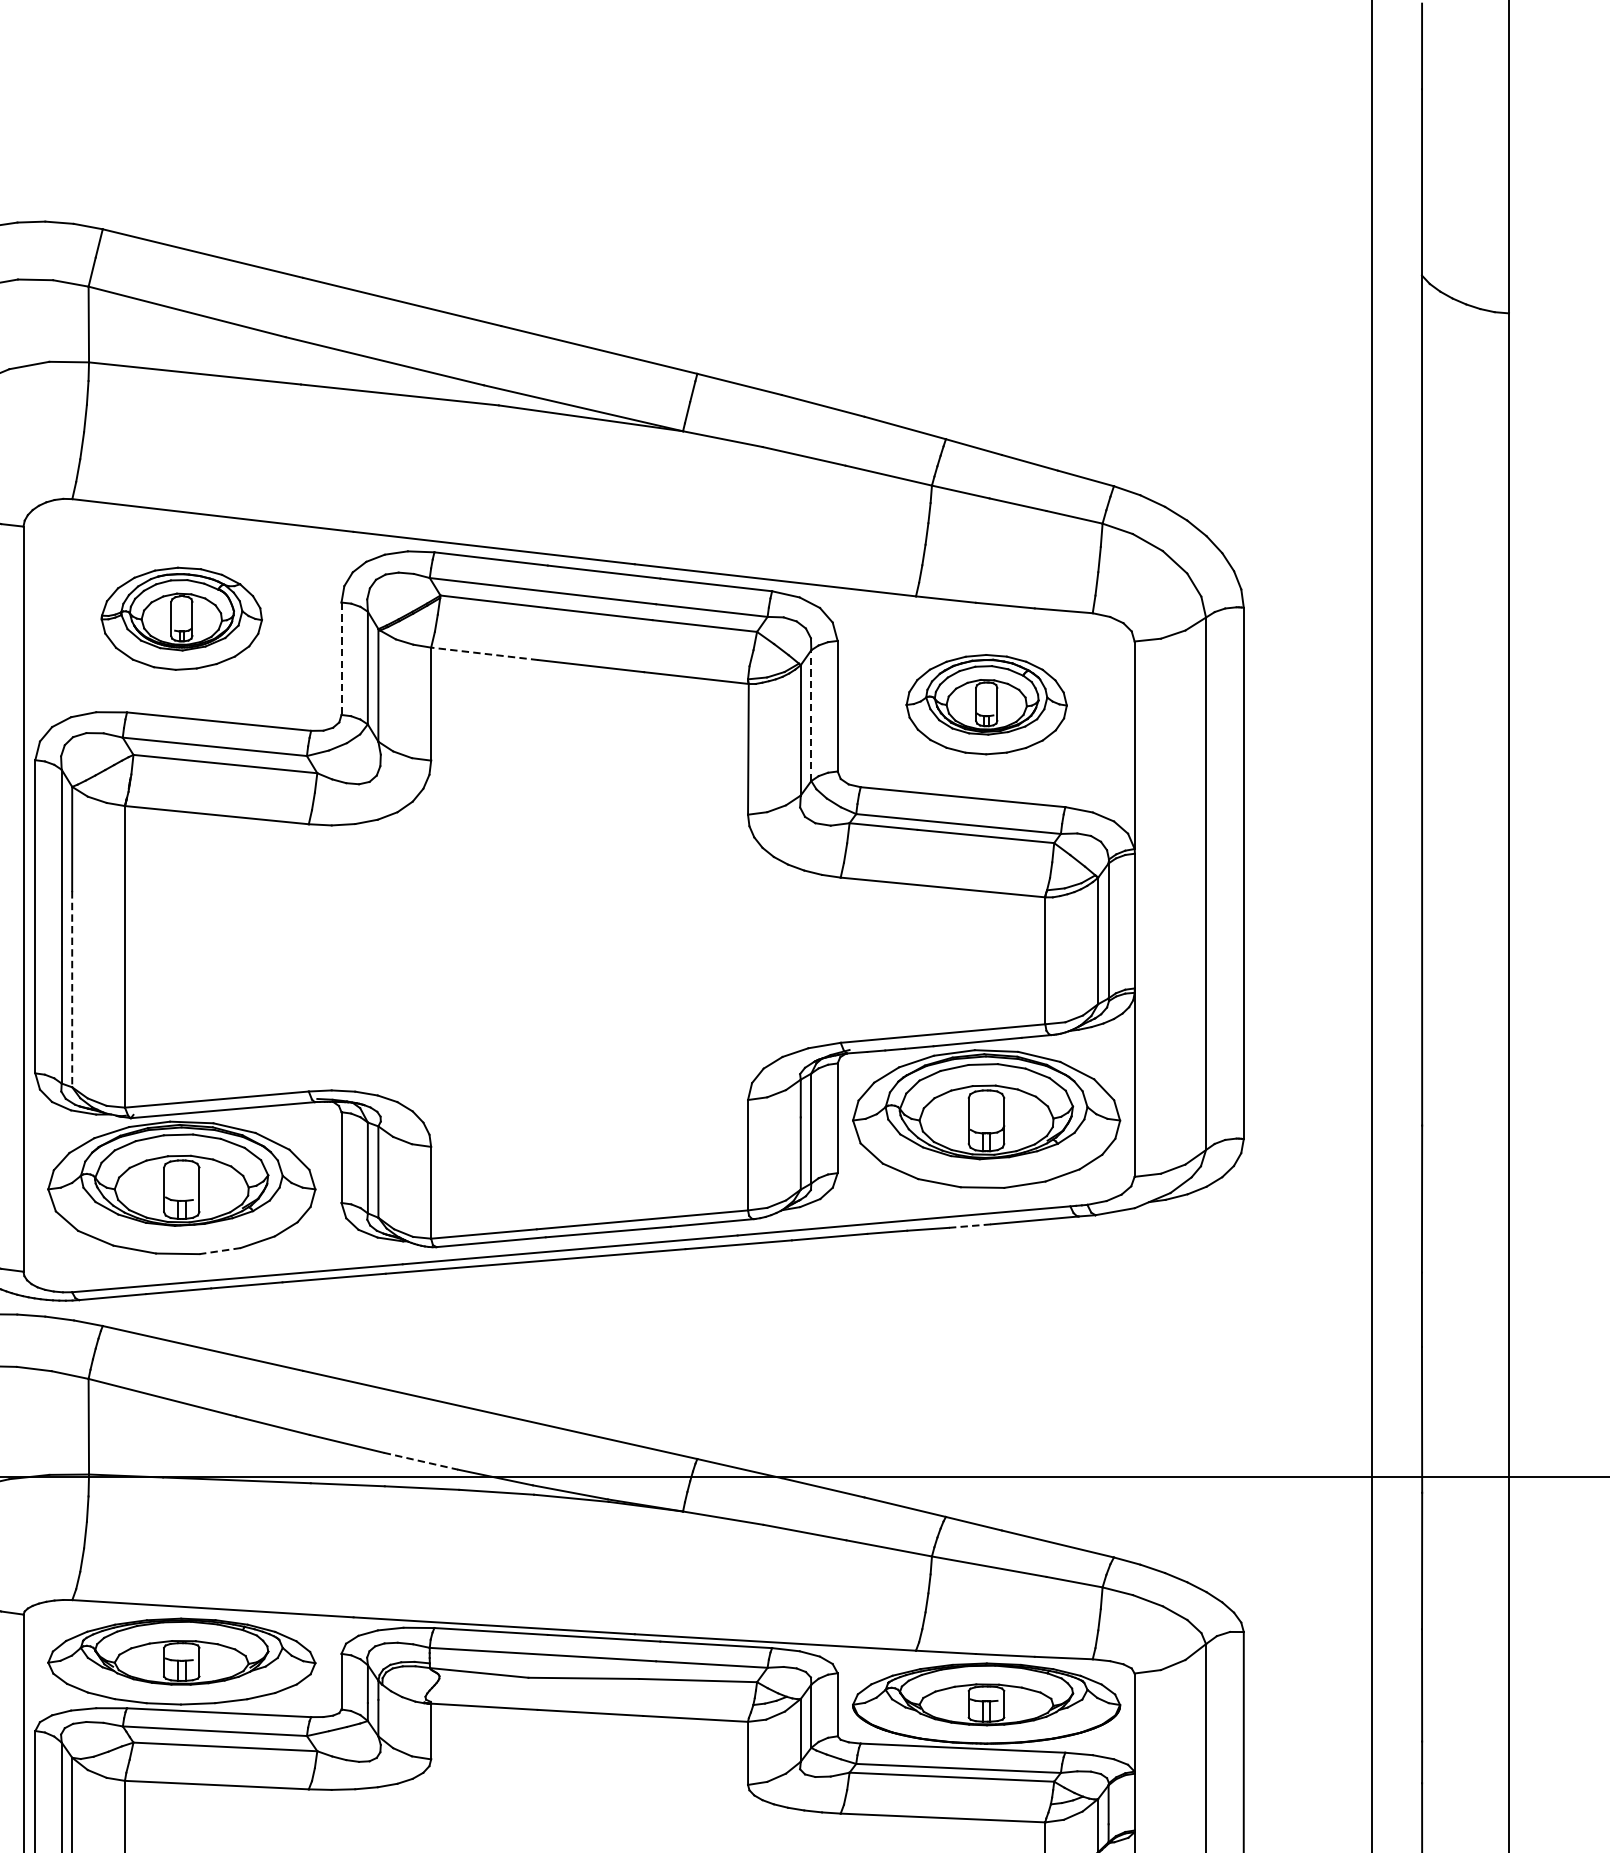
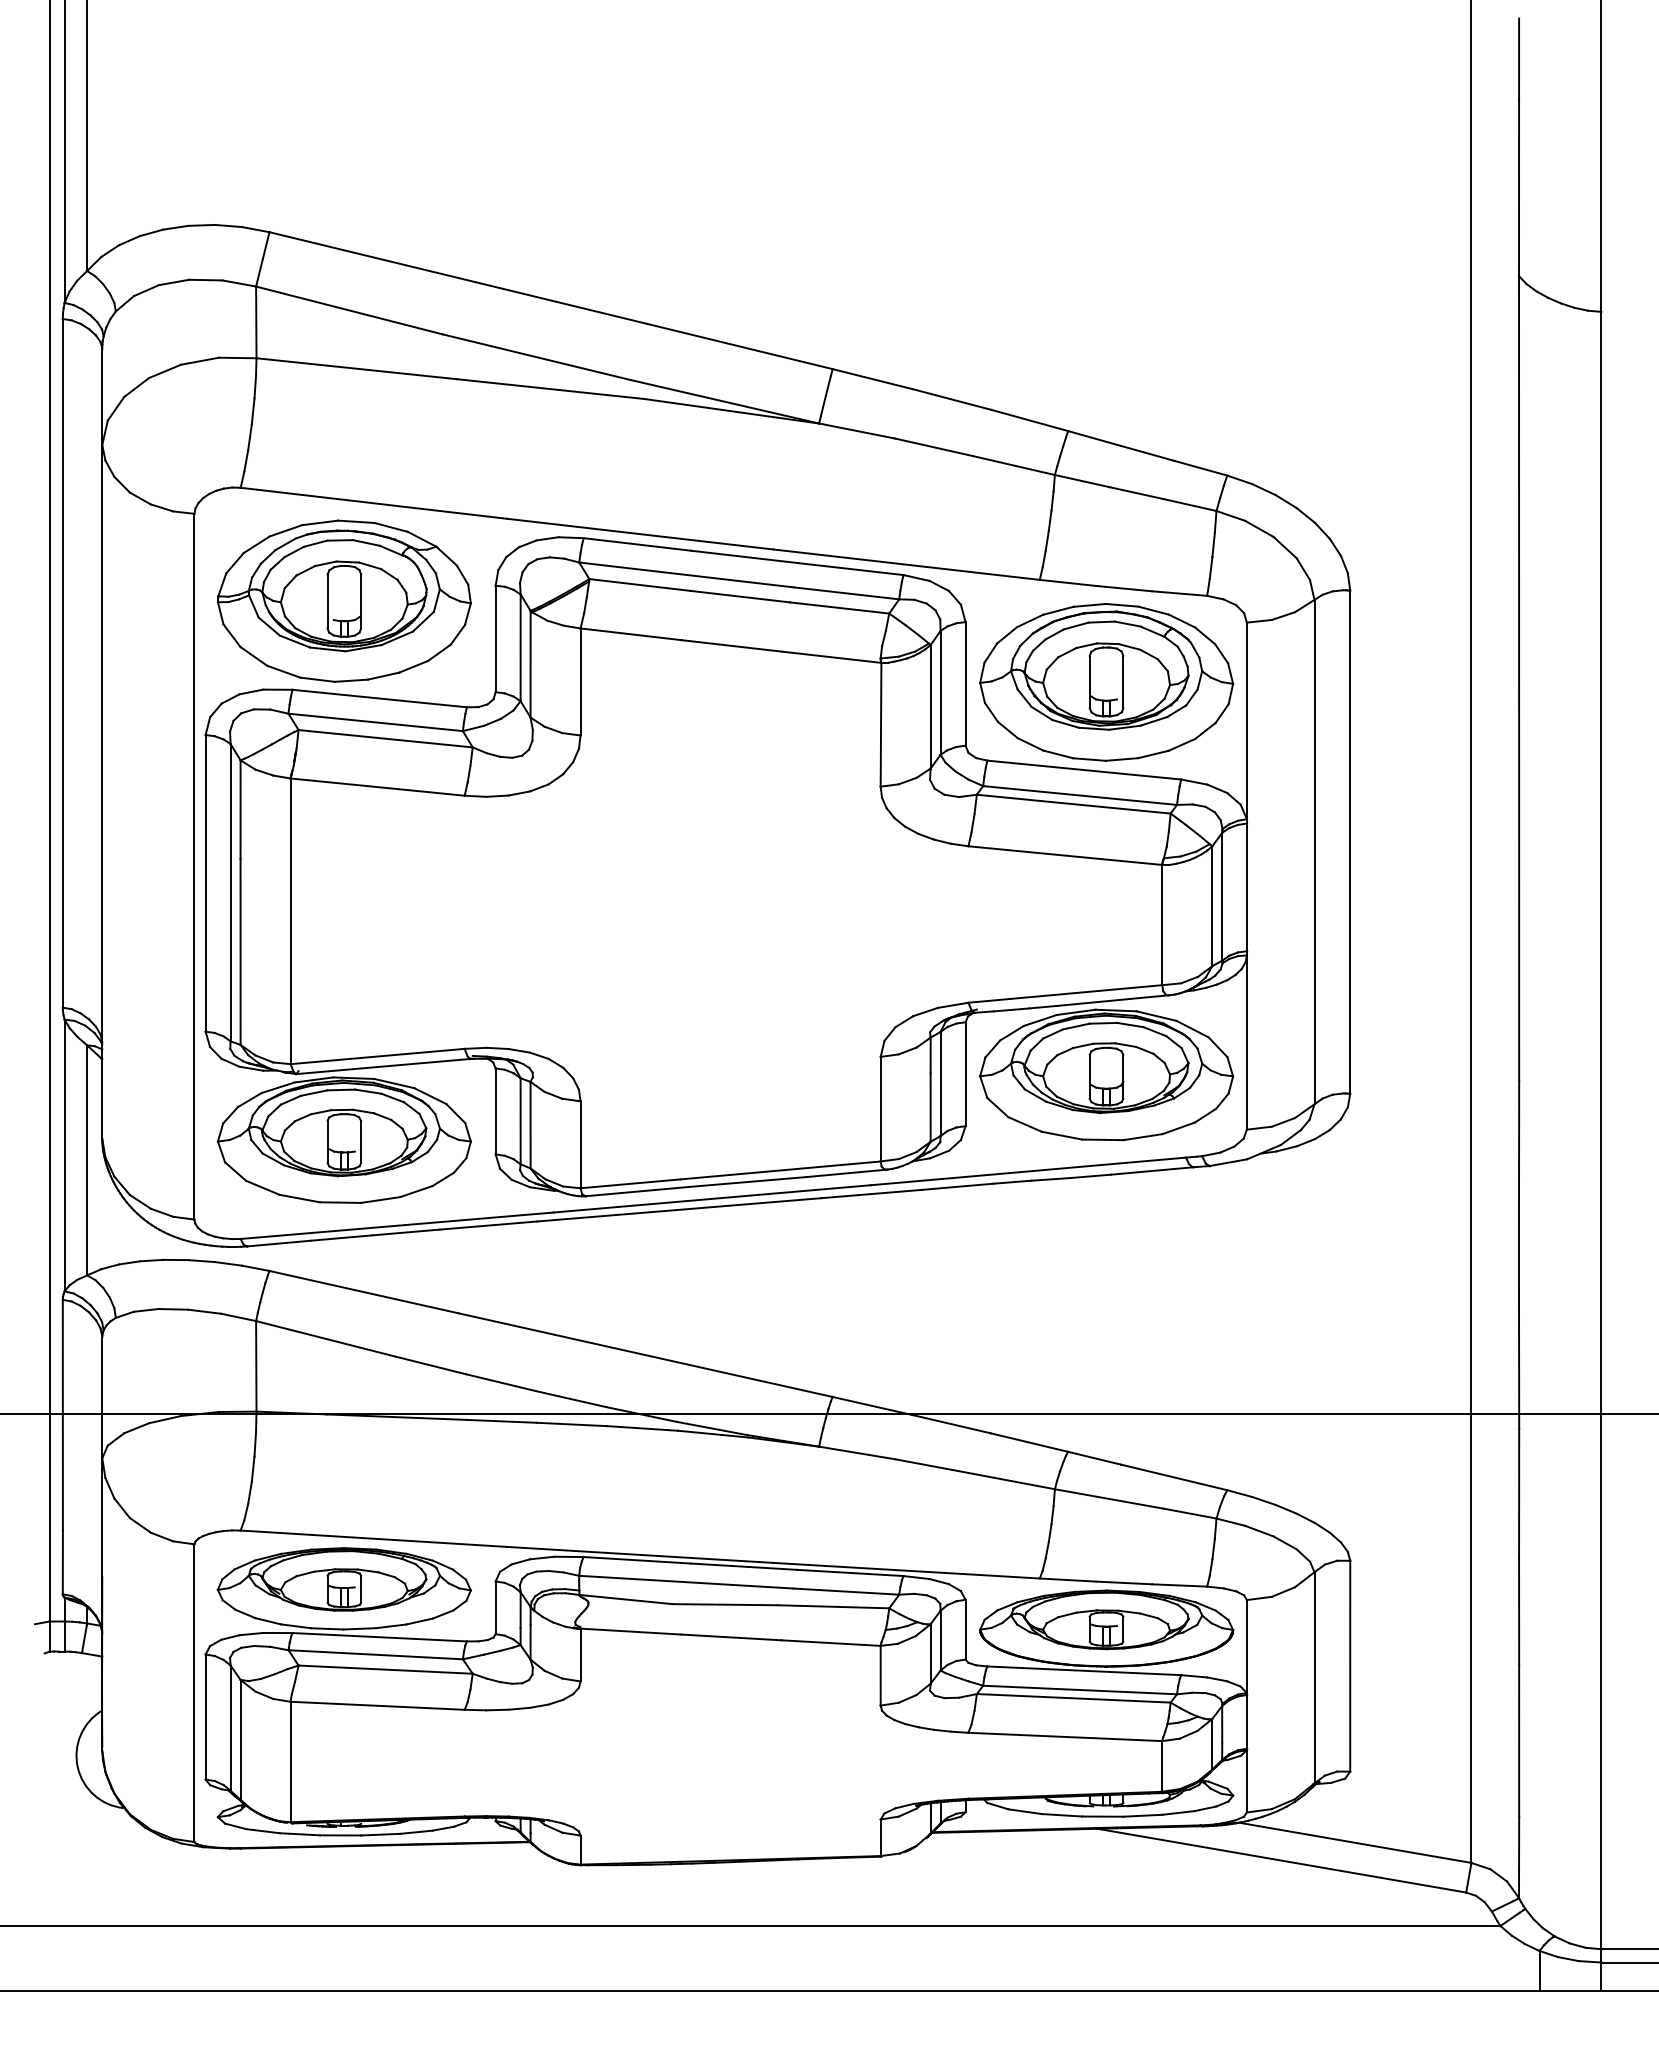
part: (181, 618) -> (344, 600), size x1.67
line: (483, 654) -> (630, 634), dashed -> solid
line: (341, 659) -> (495, 639), dashed -> solid
part: (986, 704) -> (1106, 682), size x1.67
line: (811, 715) -> (940, 692), dashed -> solid
line: (72, 988) -> (240, 951), dashed -> solid
line: (970, 1226) -> (1091, 1176), dashed -> solid
line: (219, 1251) -> (380, 1200), dashed -> solid
line: (421, 1461) -> (571, 1399), dashed -> solid

